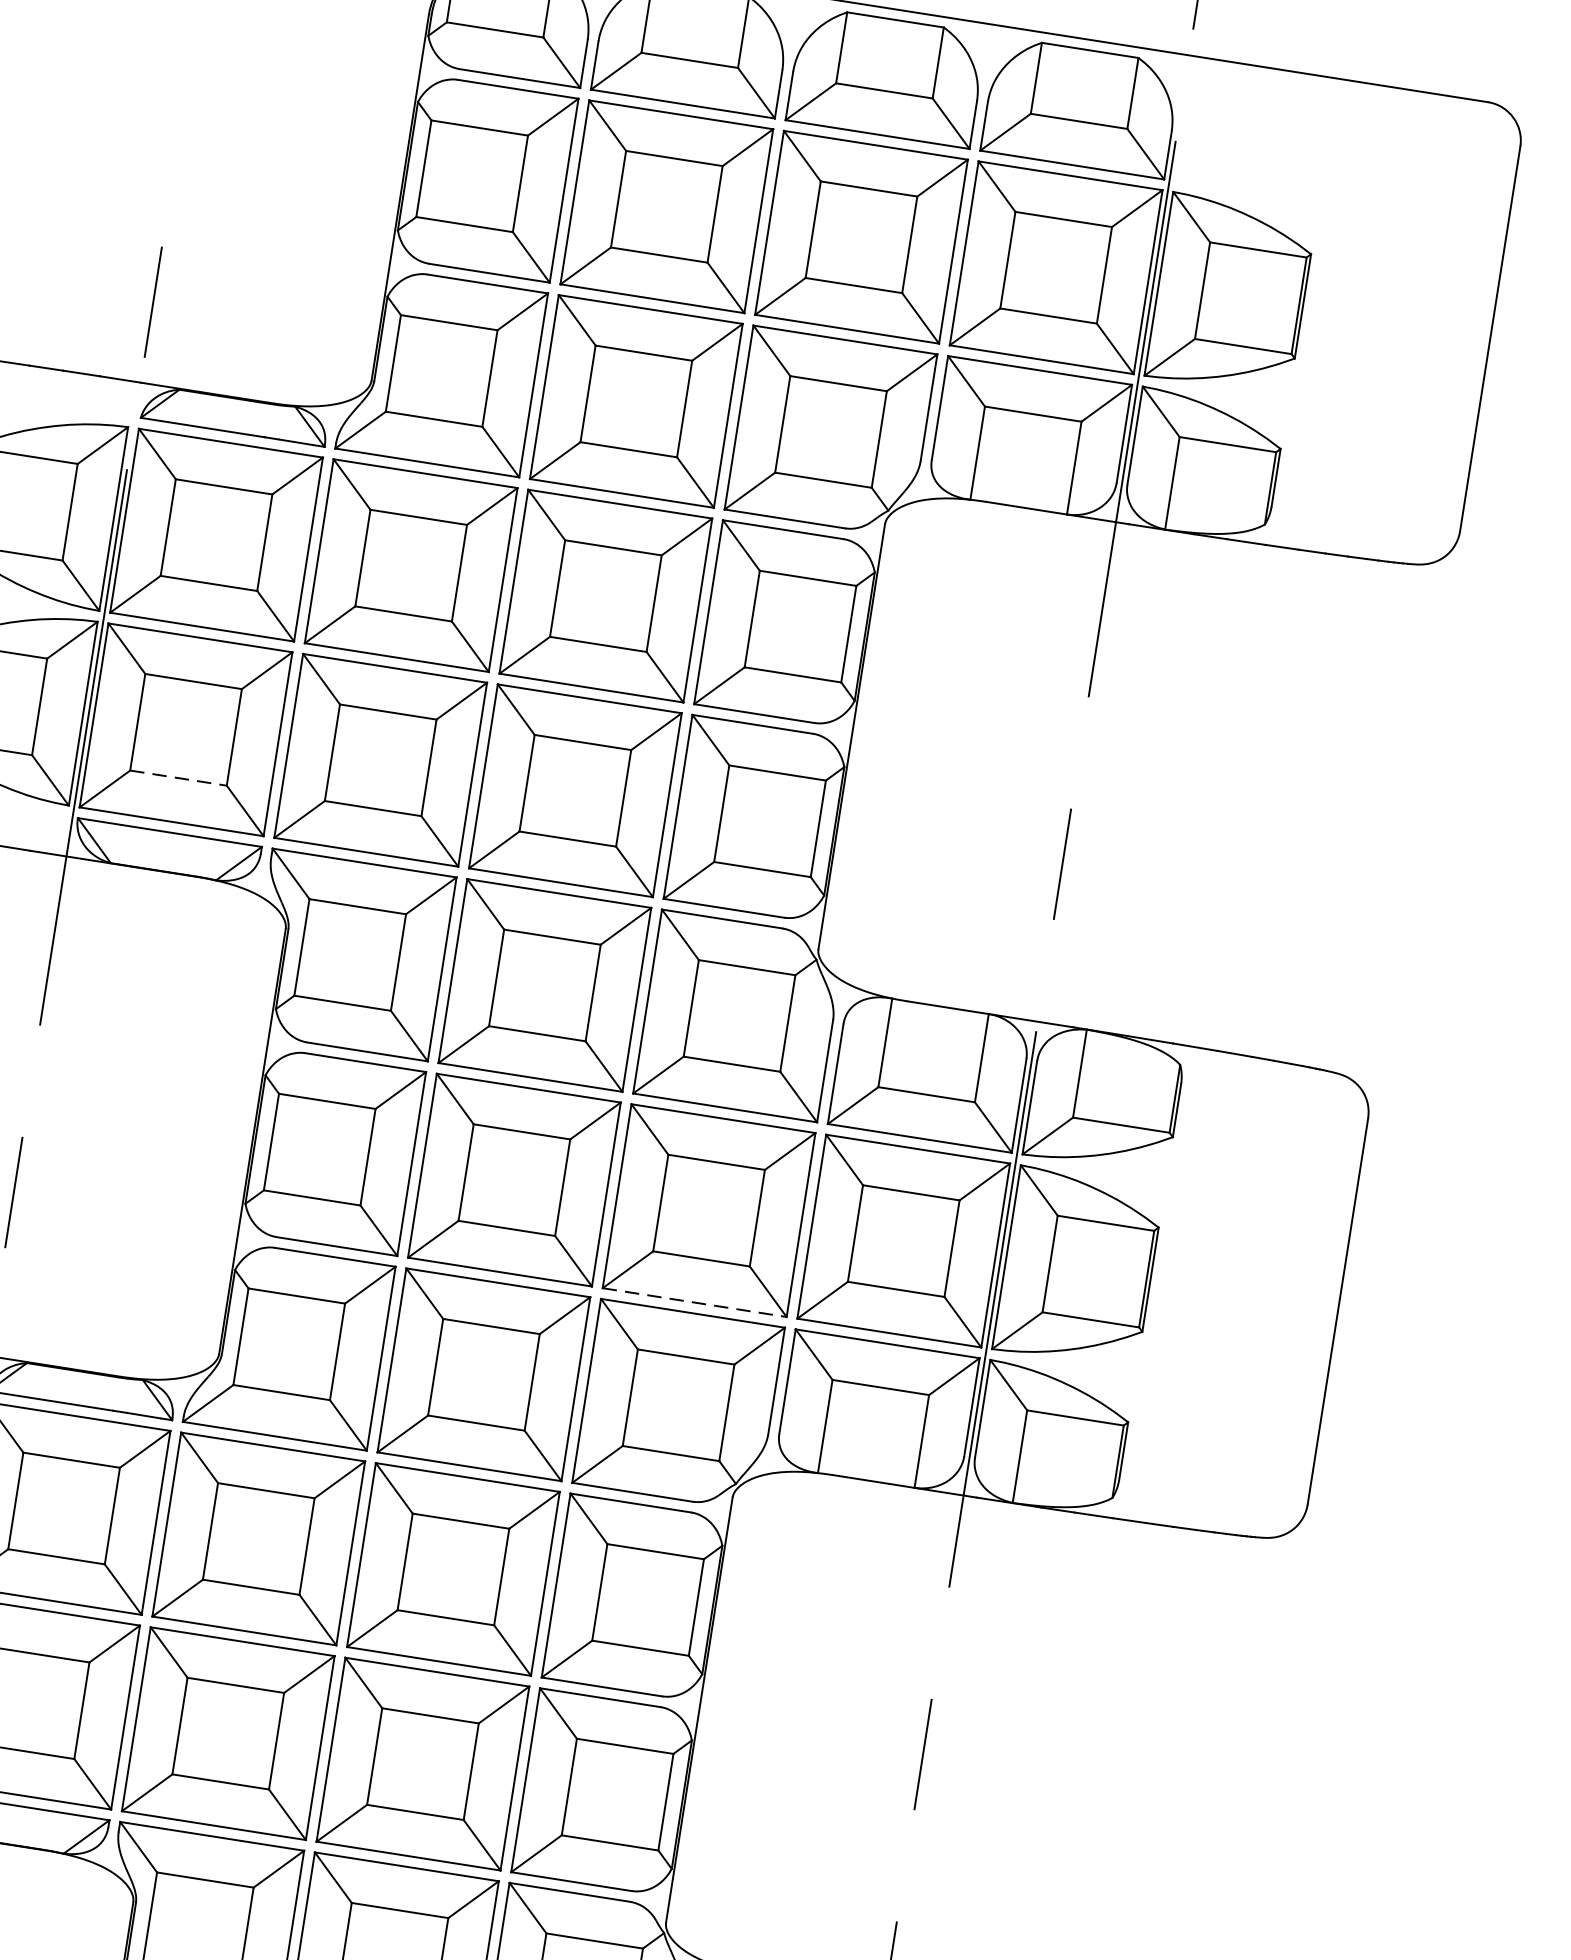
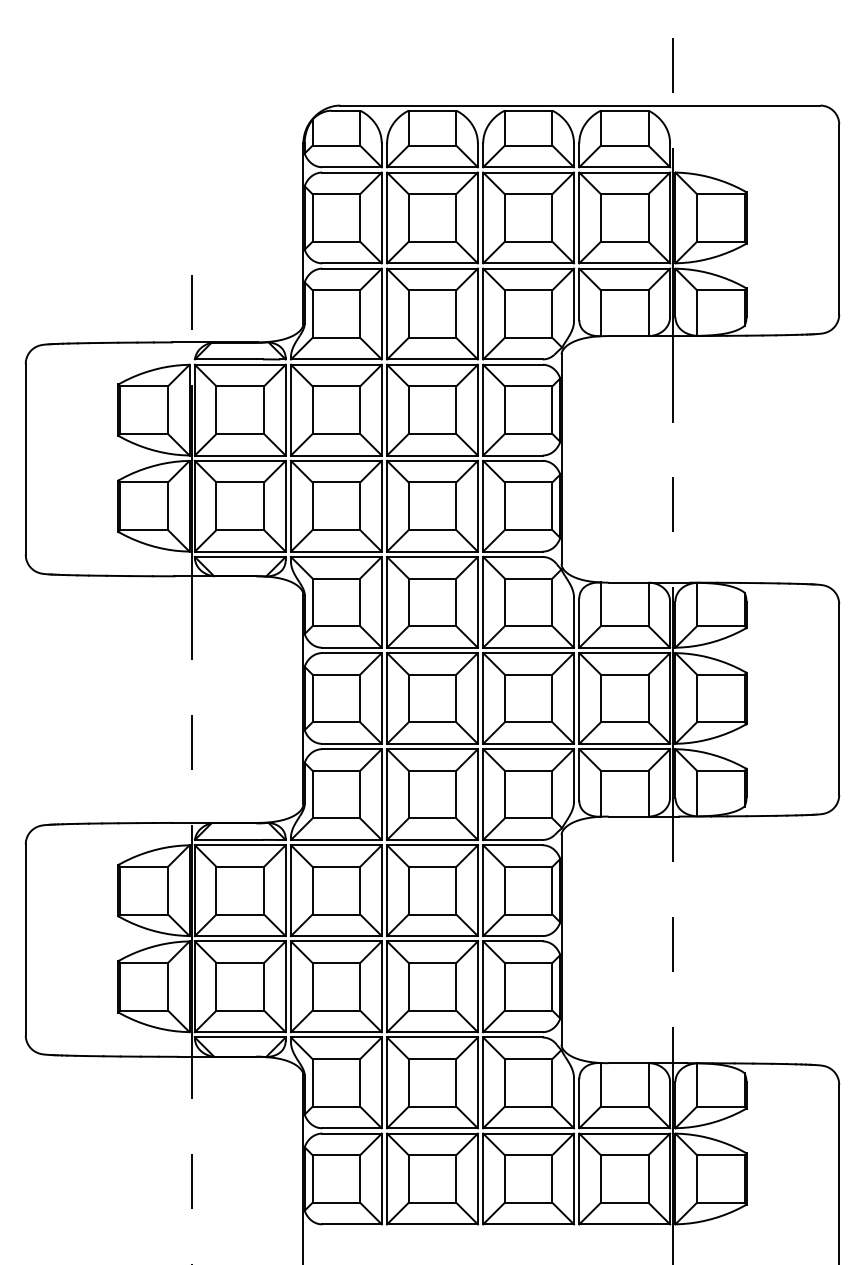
line: (178, 778) -> (240, 530), dashed -> solid
line: (696, 1302) -> (529, 743), dashed -> solid

